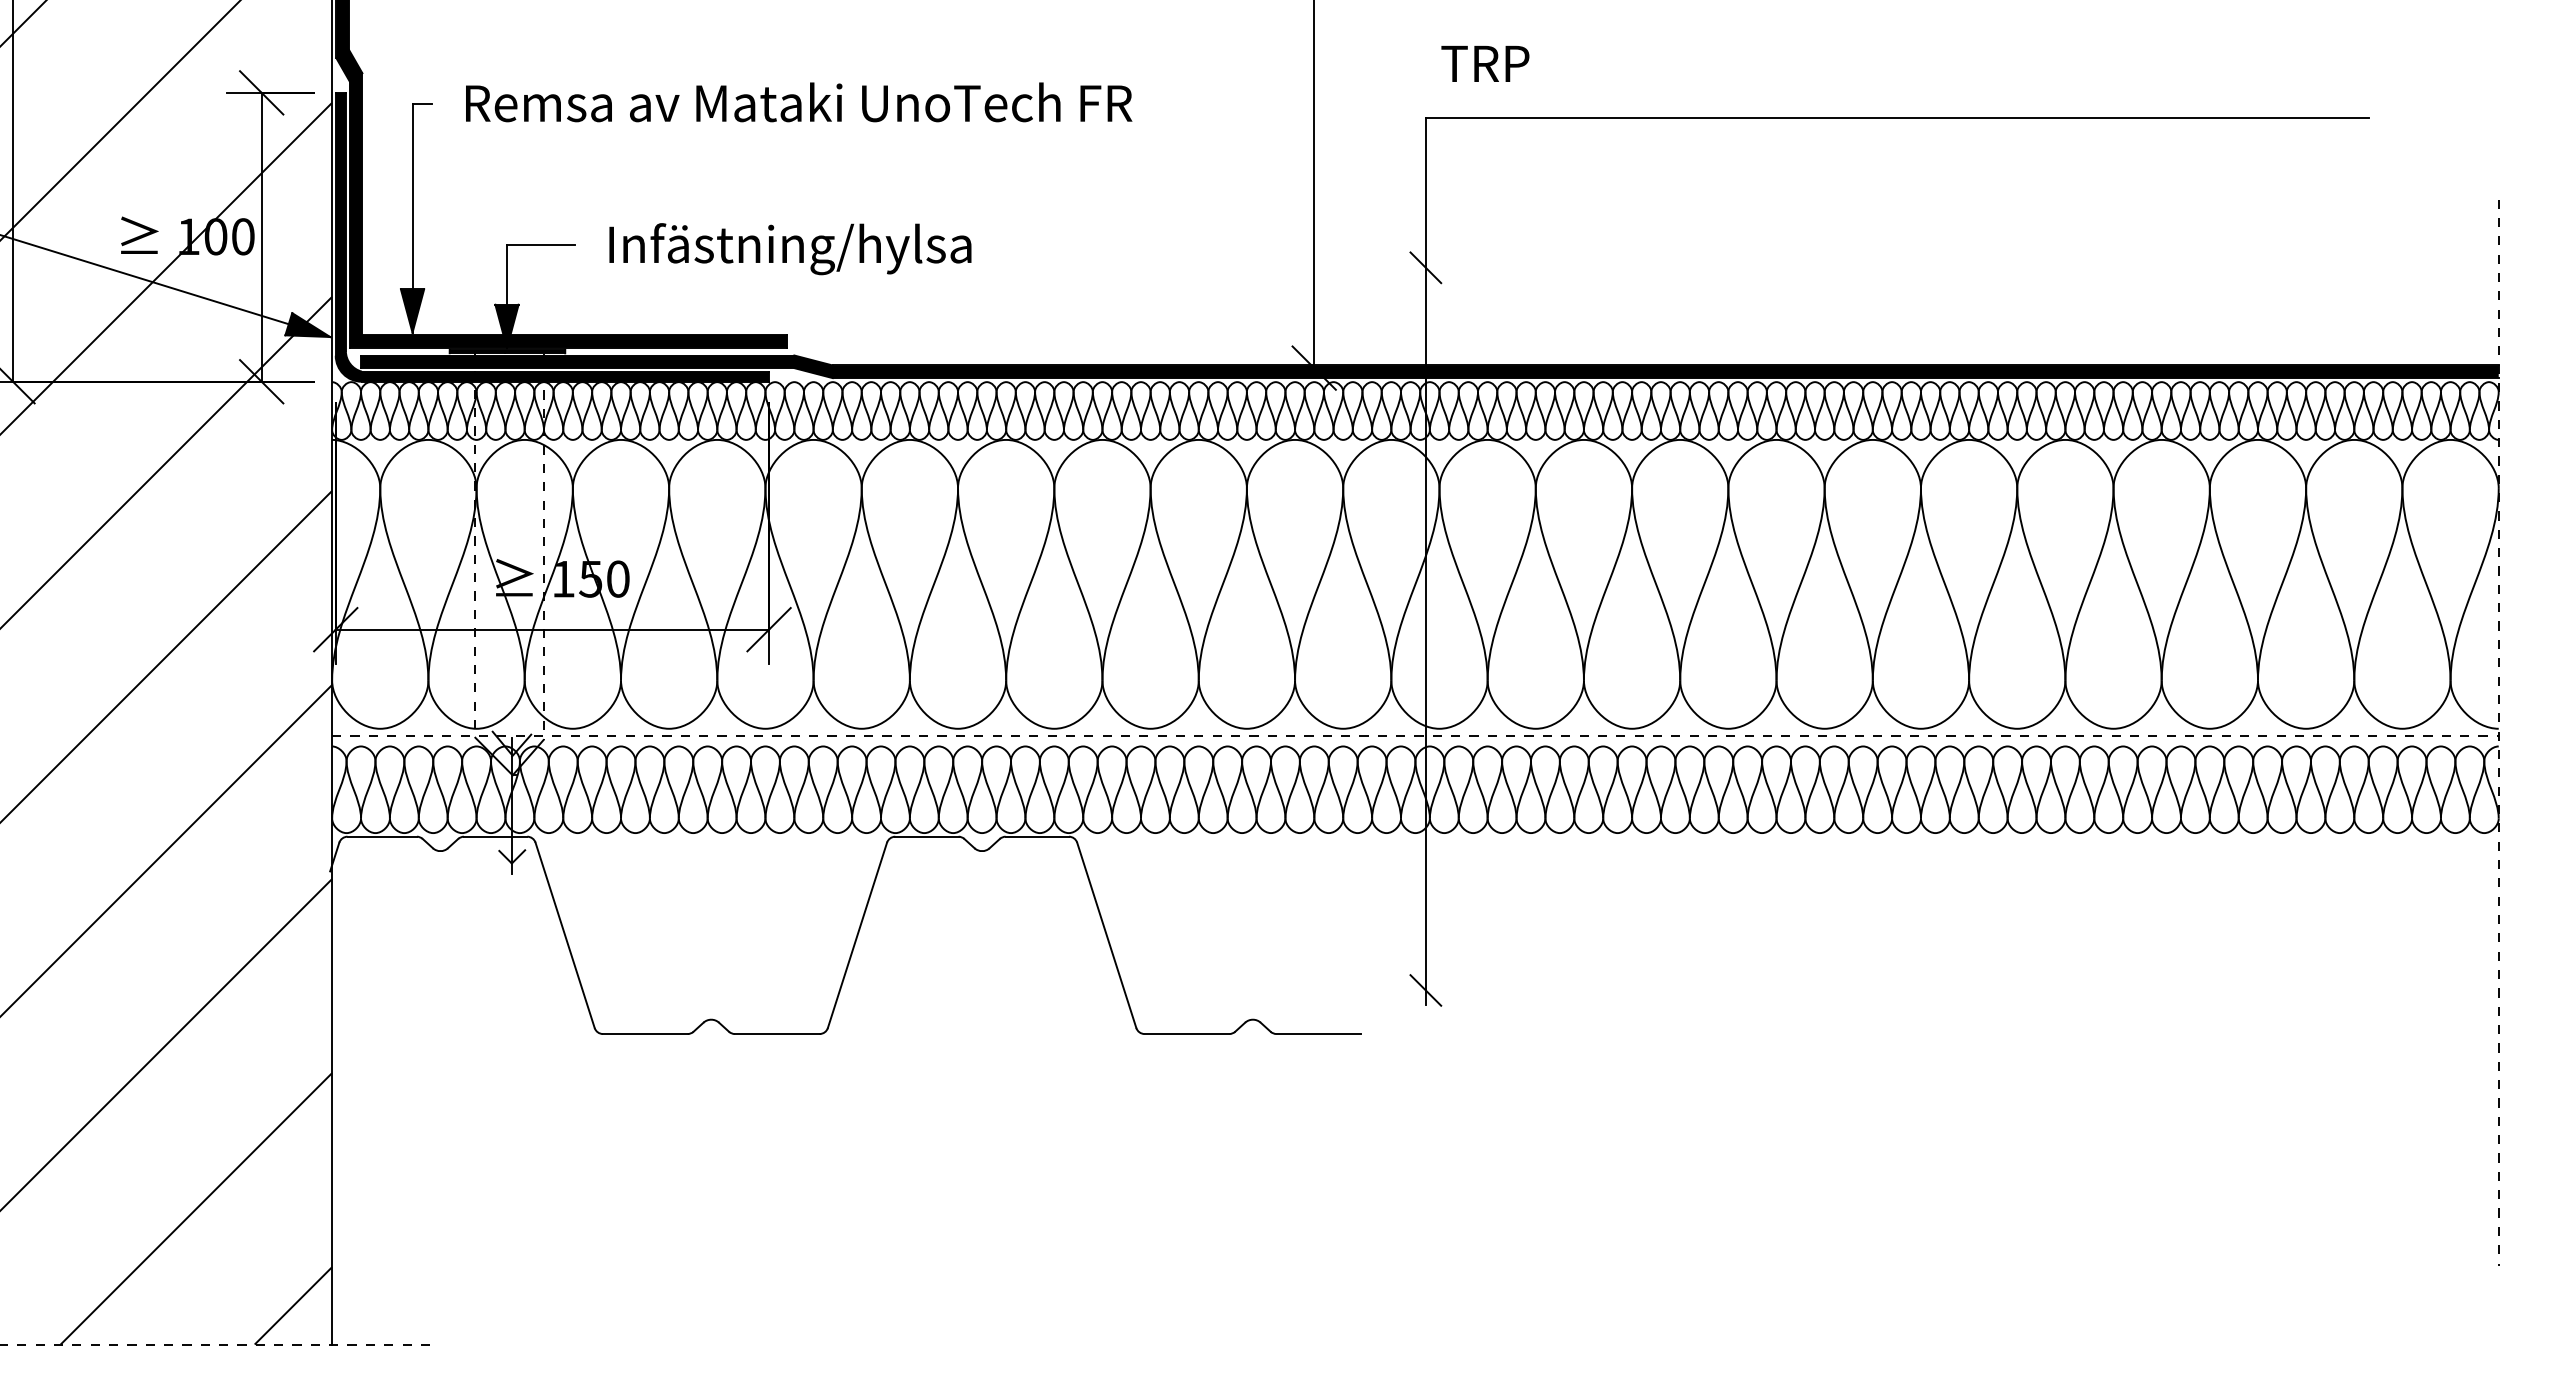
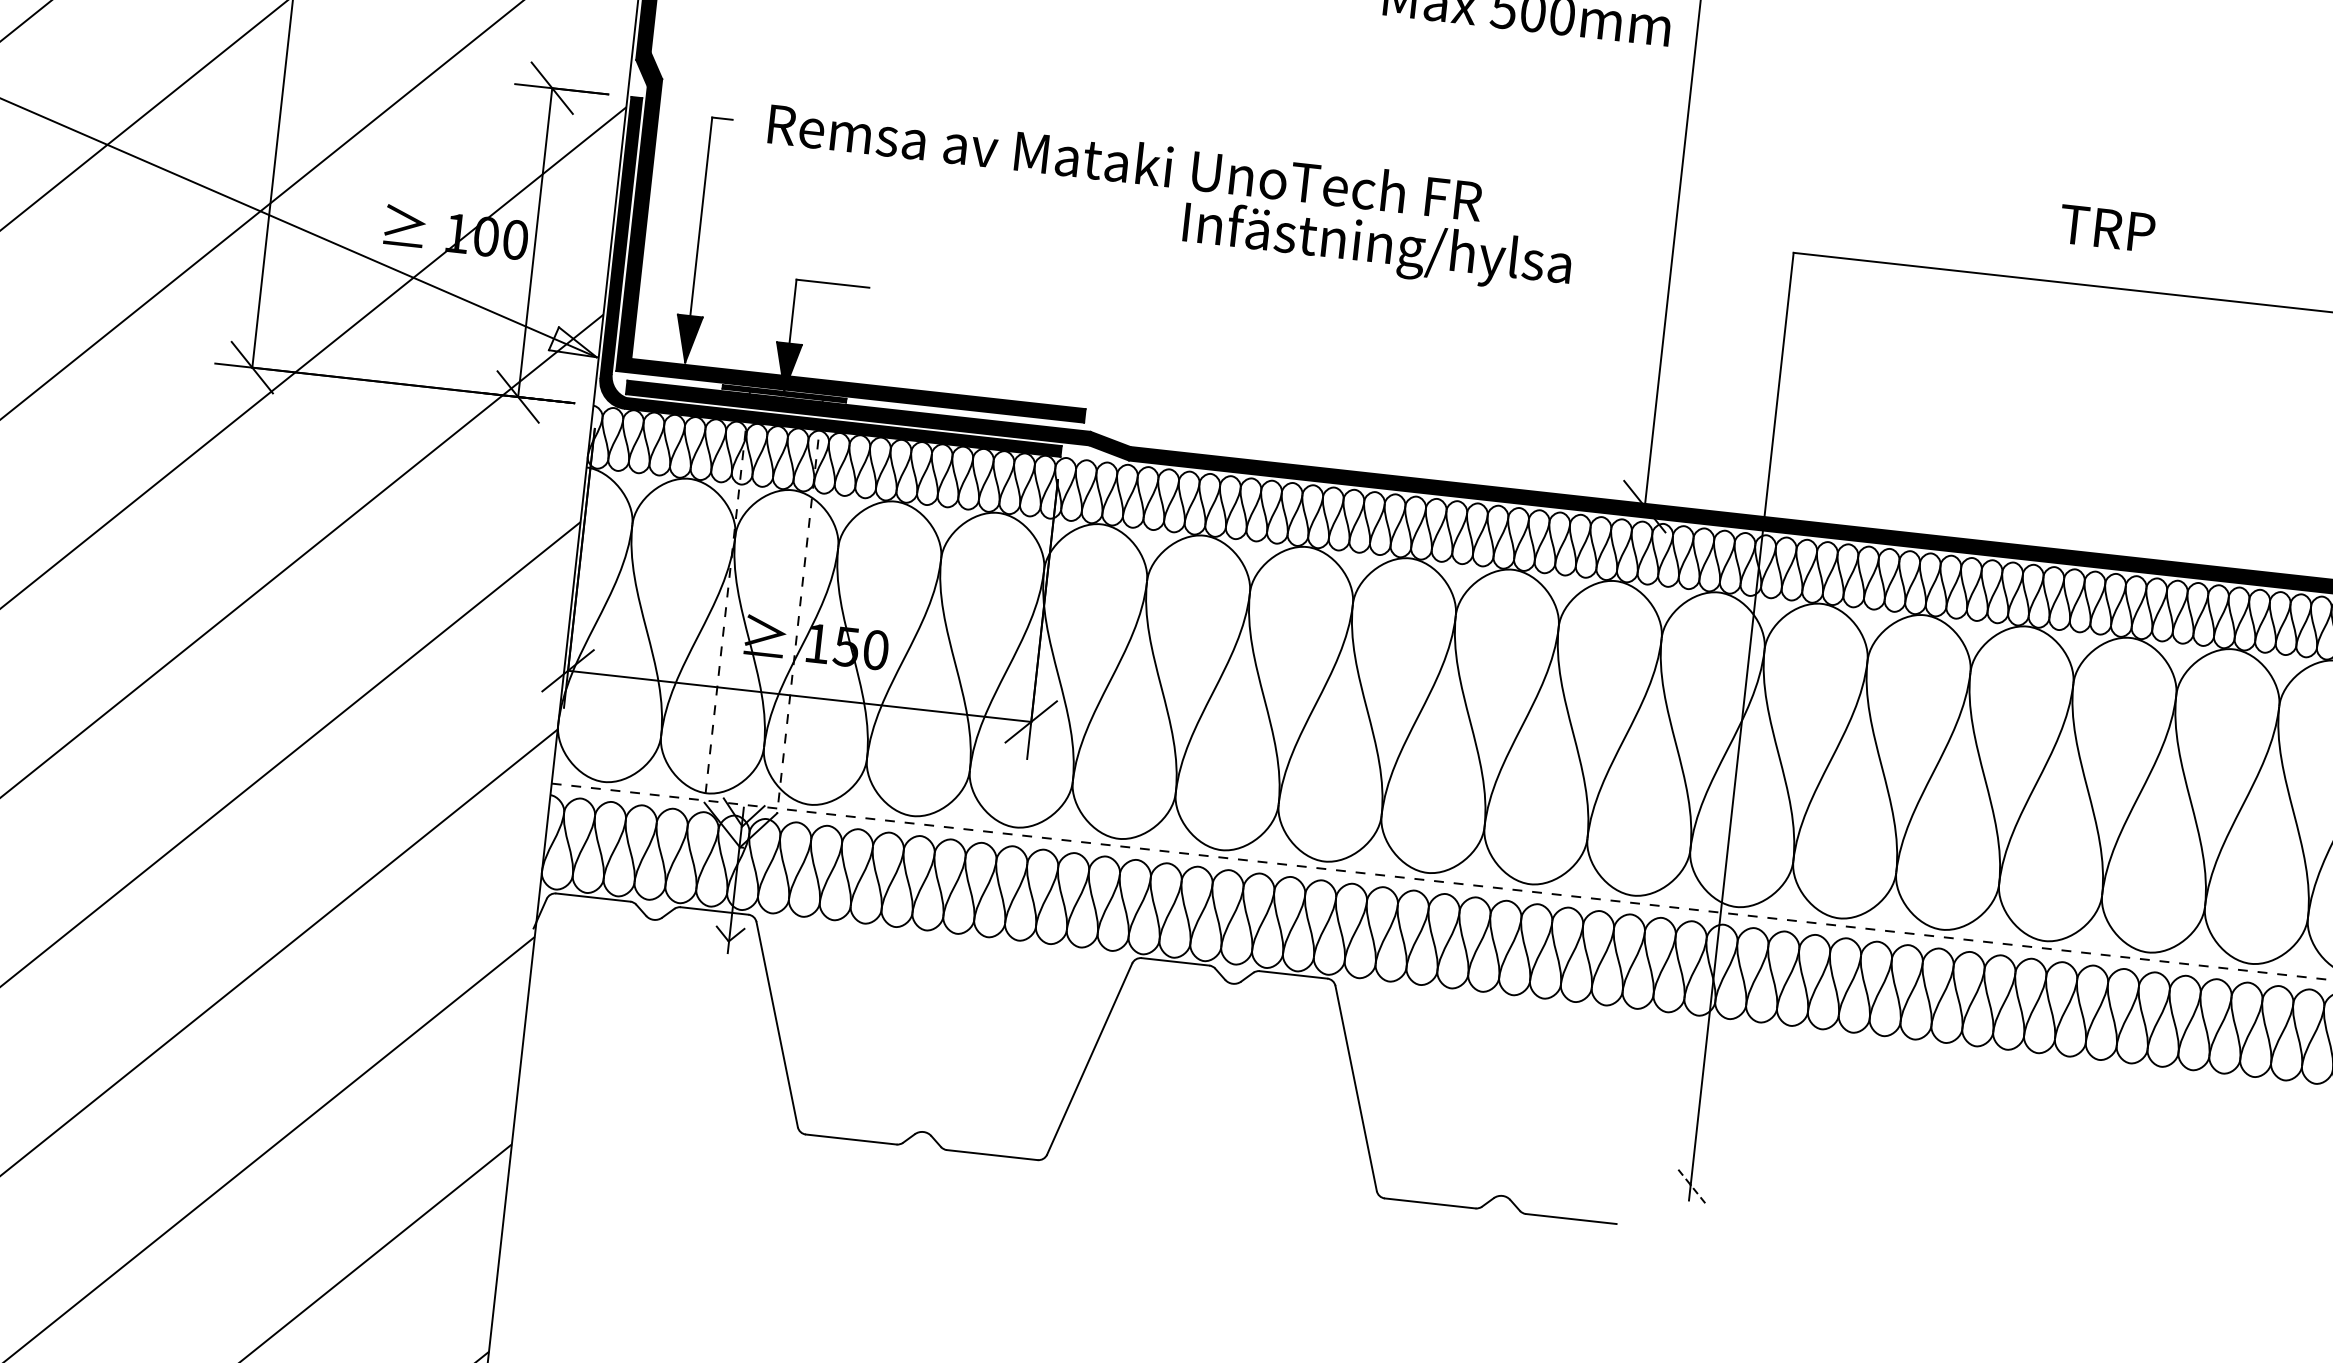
text: (1485, 63) -> (2107, 228), moved
text: (790, 249) -> (1377, 248), moved
line: (1425, 267) -> (1775, 412), removed
fill: (307, 325) -> (573, 342), removed
line: (1425, 990) -> (1690, 1185), solid -> dashed

